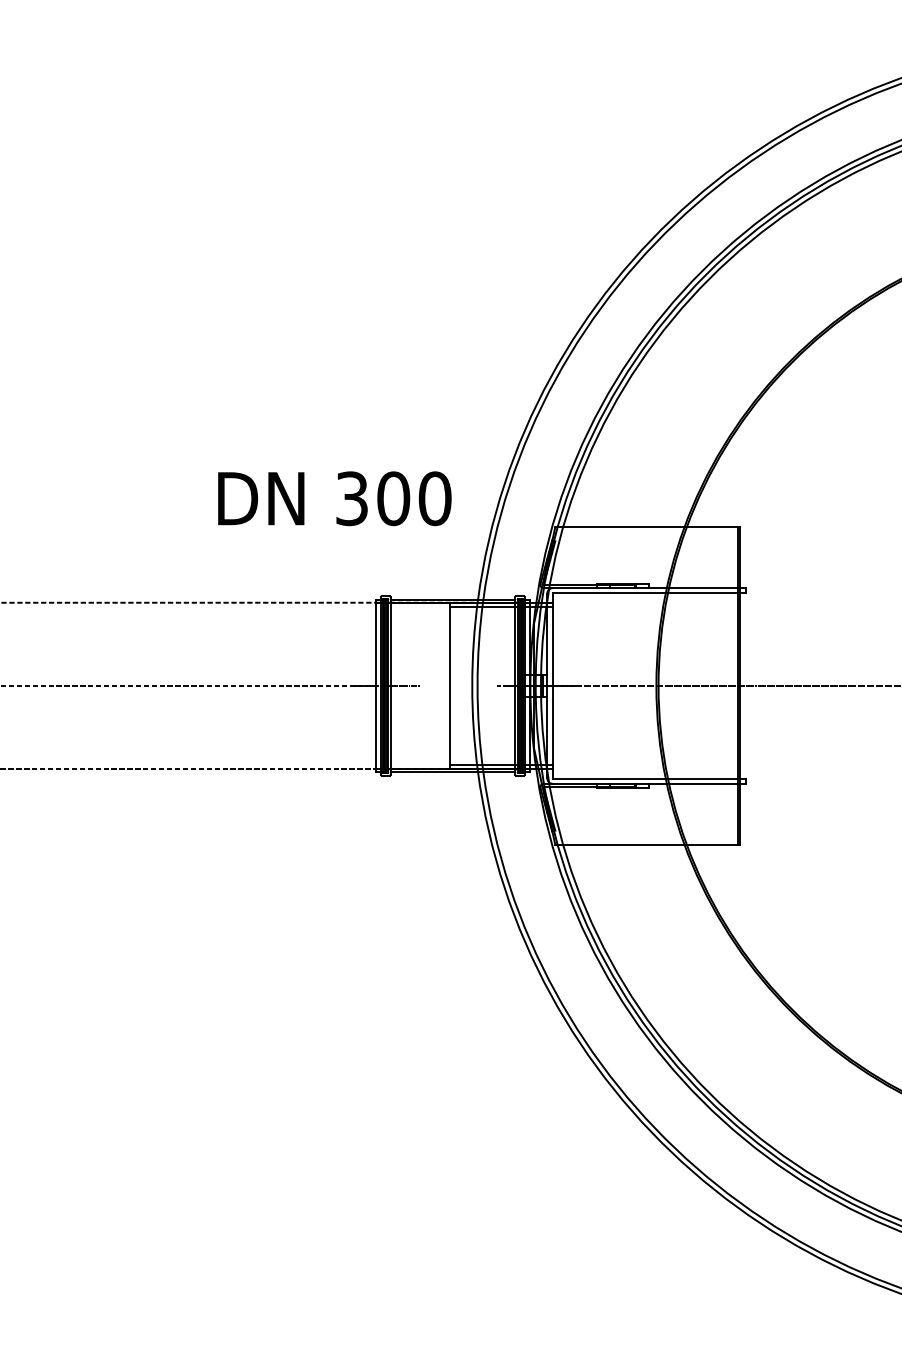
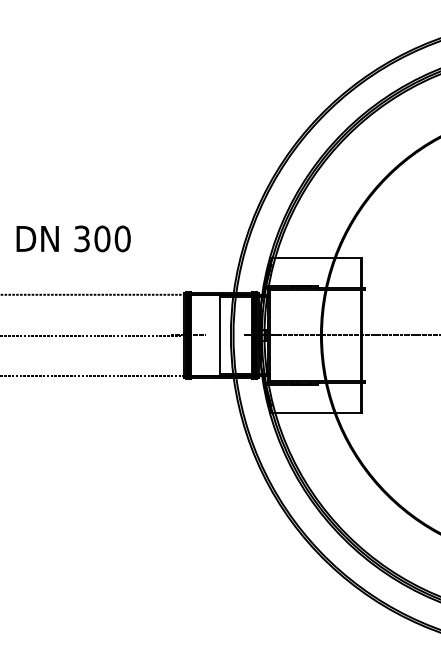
text: (334, 497) -> (73, 238), moved

